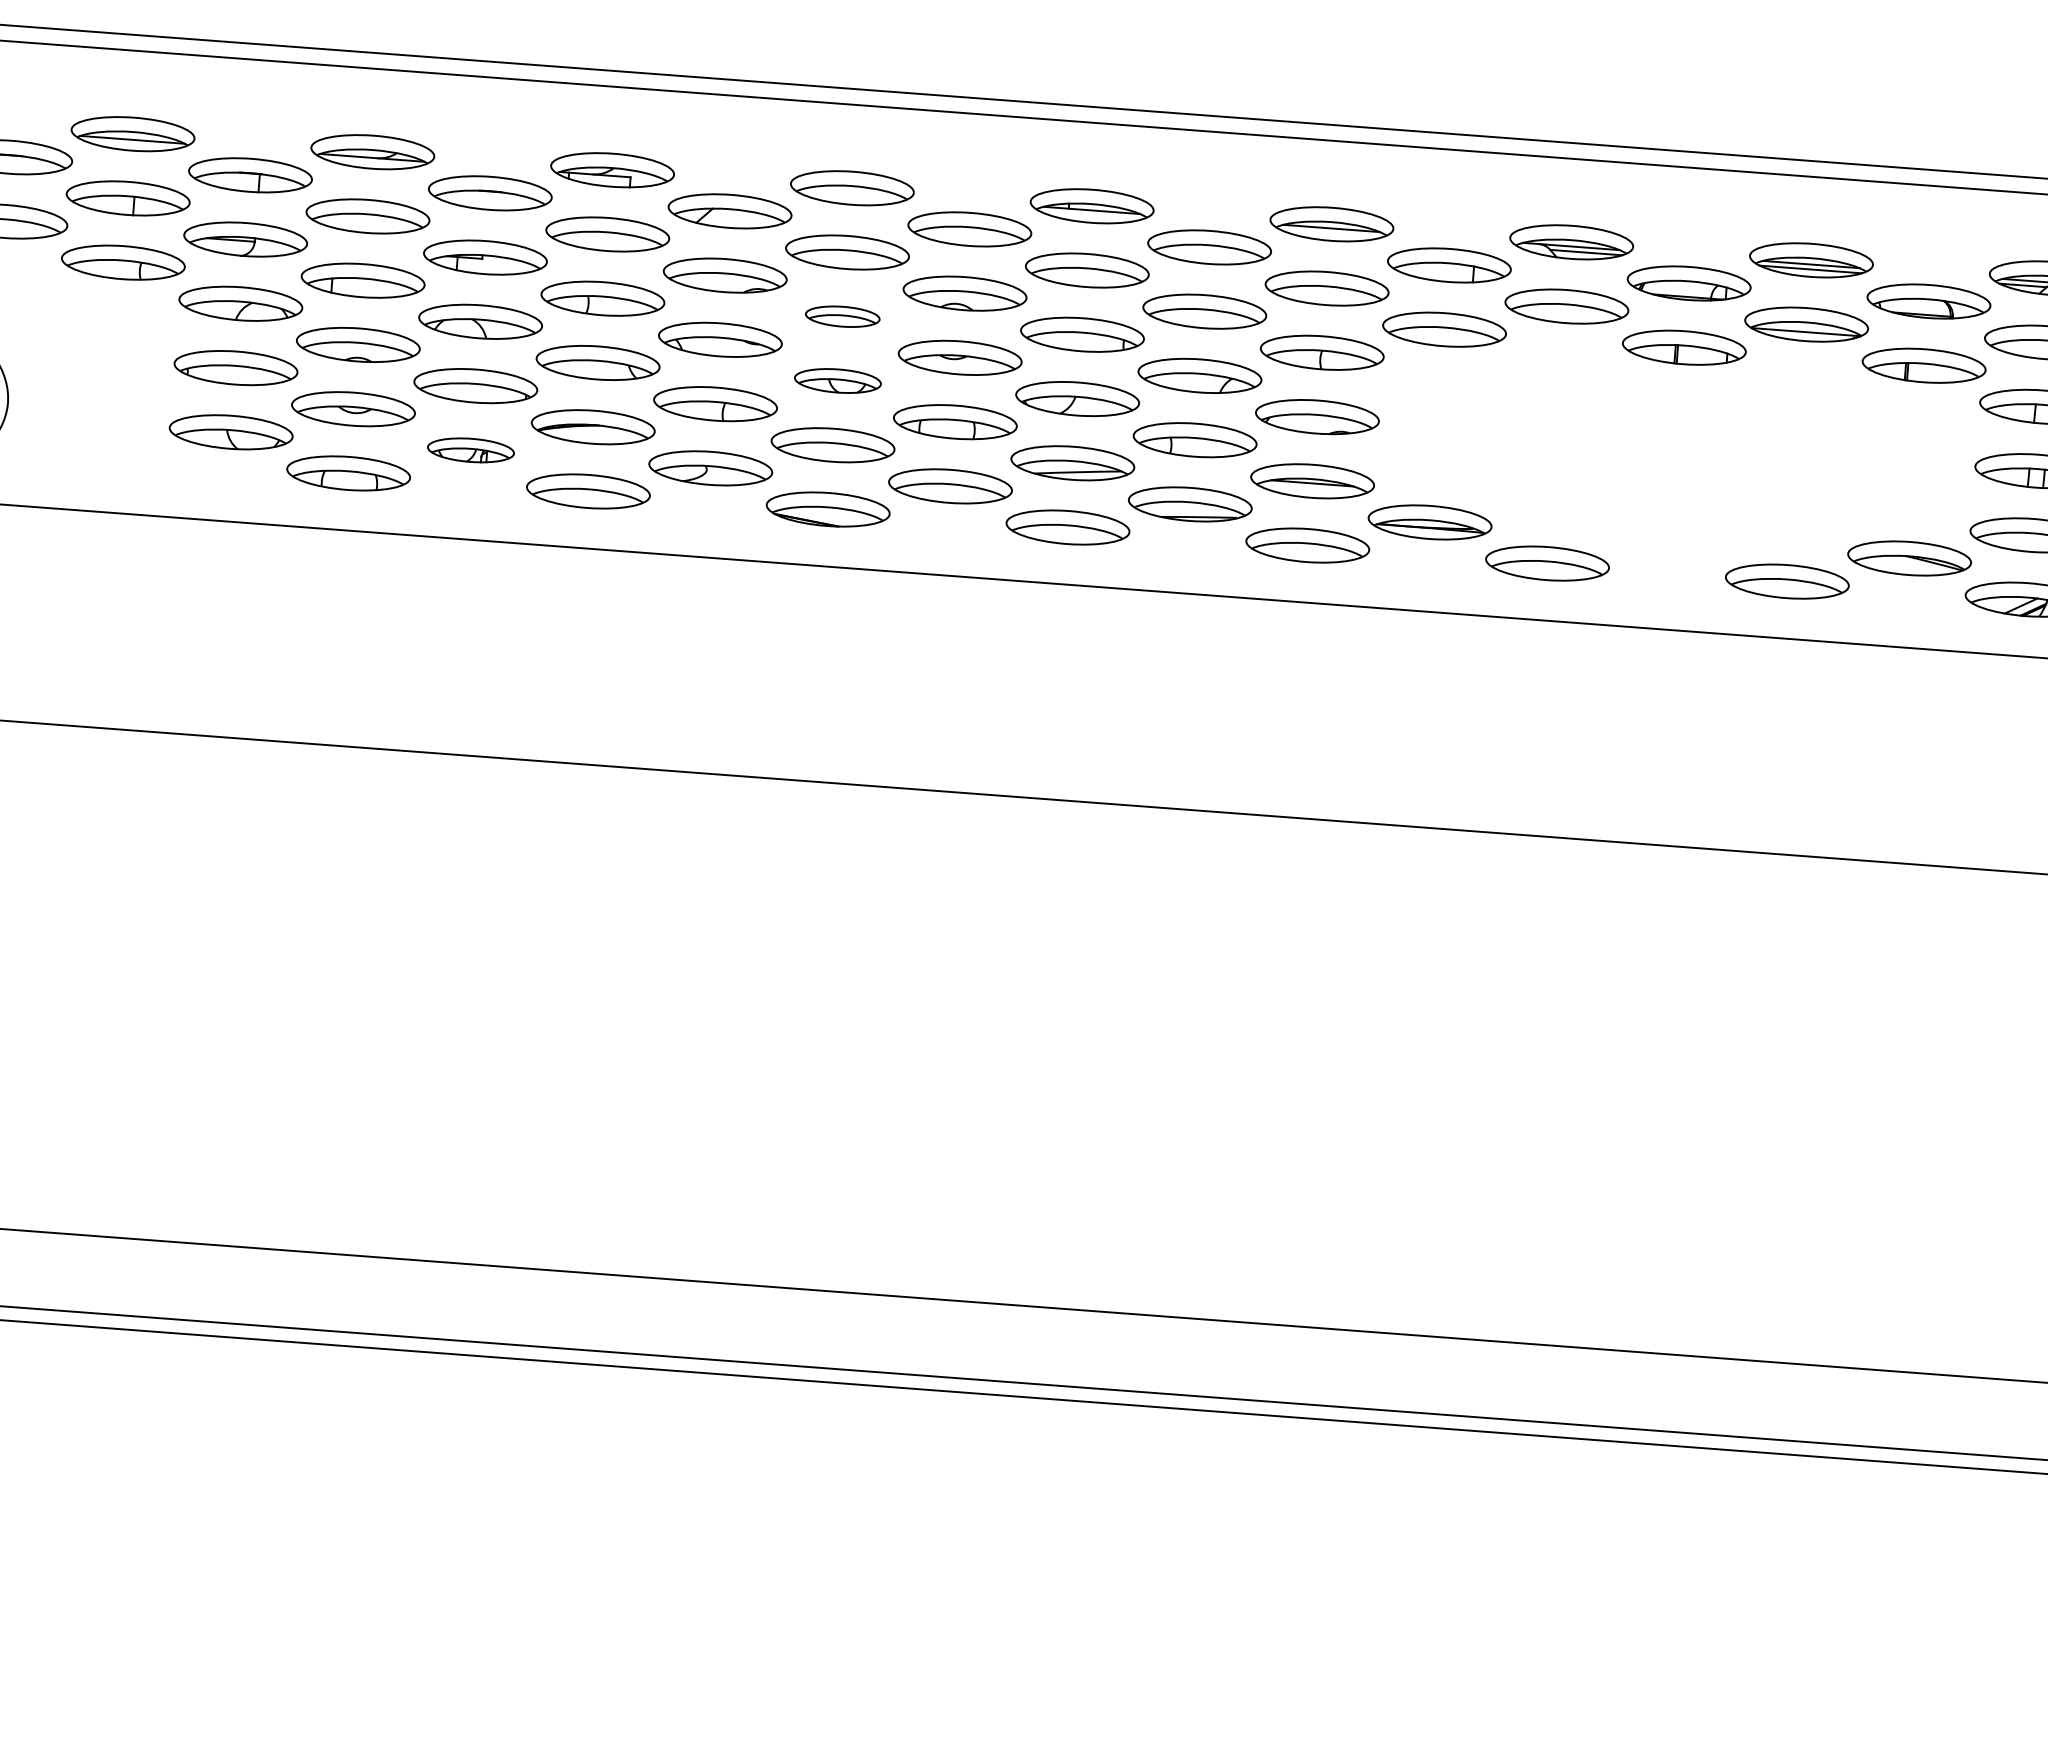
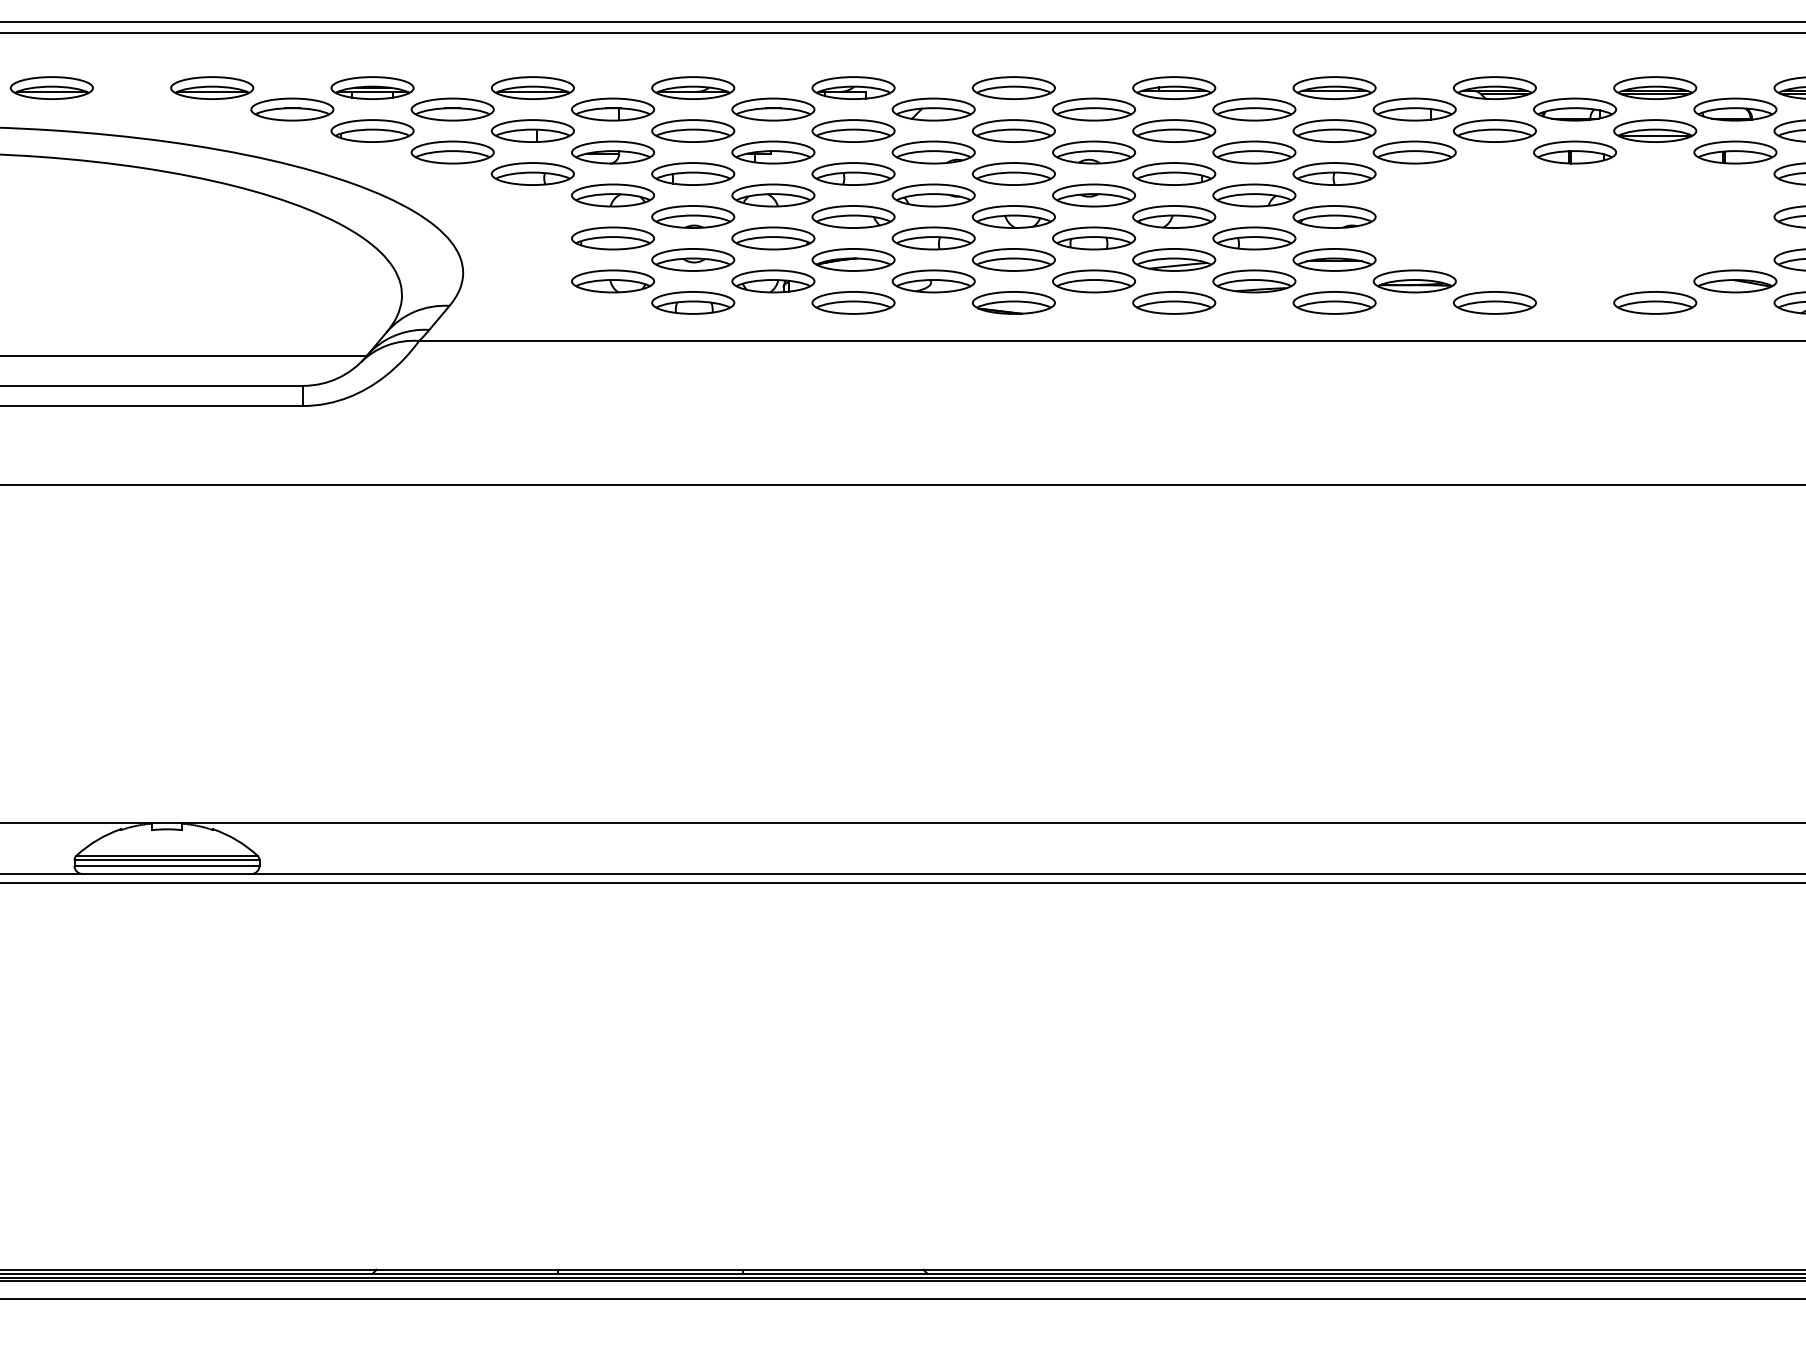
part: (842, 315) -> (1013, 173), size x1.67
part: (837, 380) -> (1013, 216), size x1.43
part: (471, 450) -> (773, 281), size x1.43

